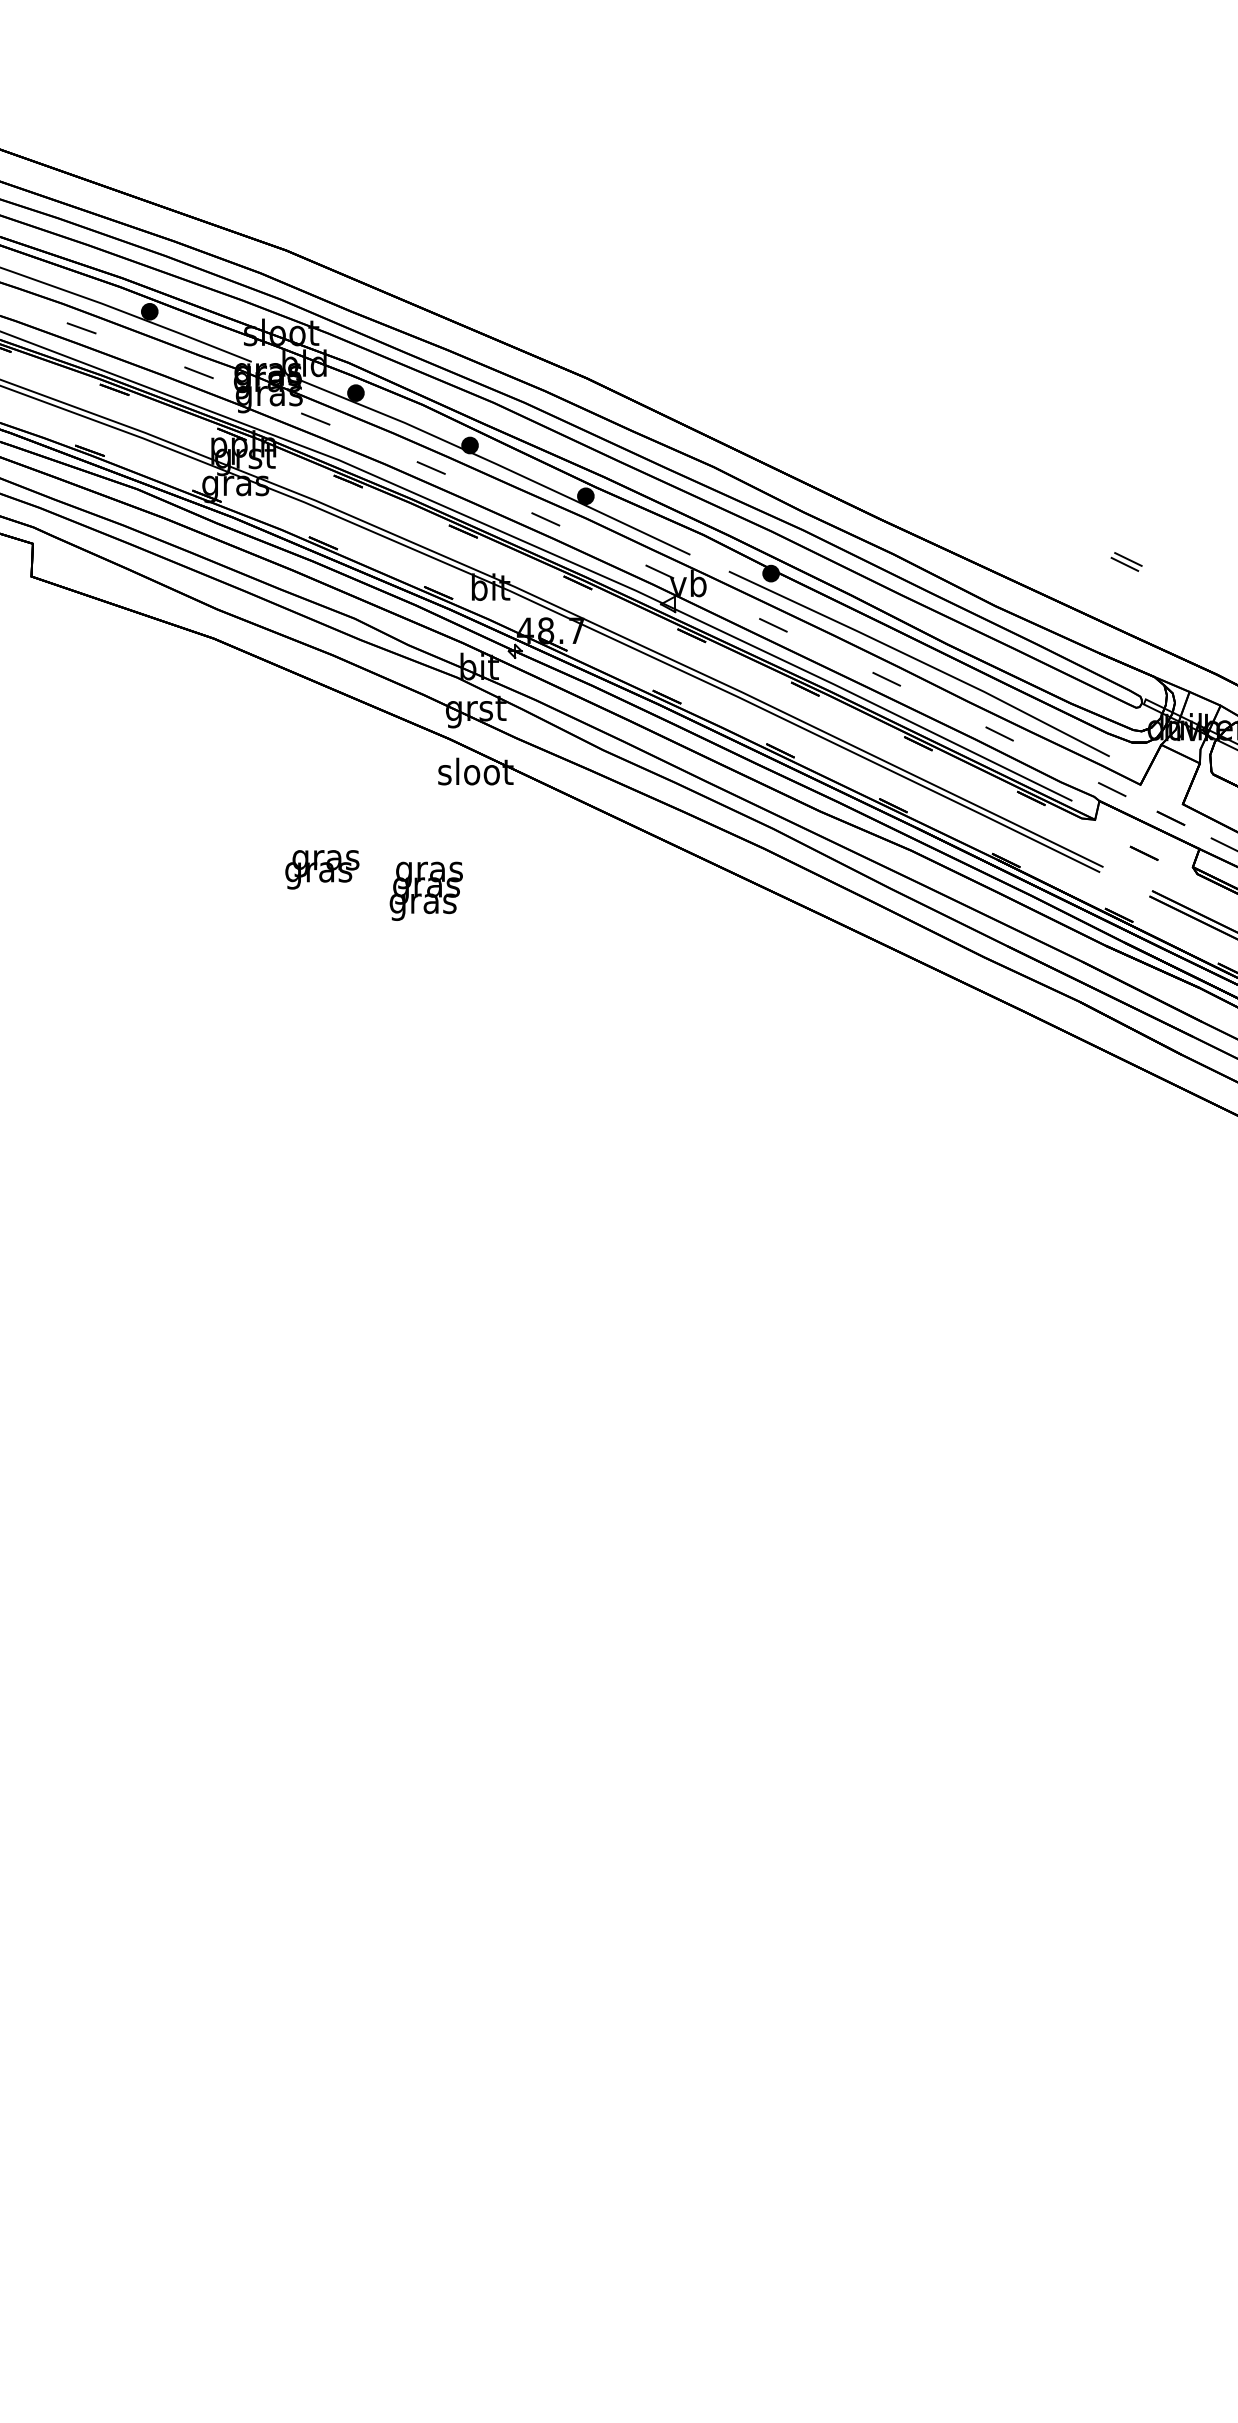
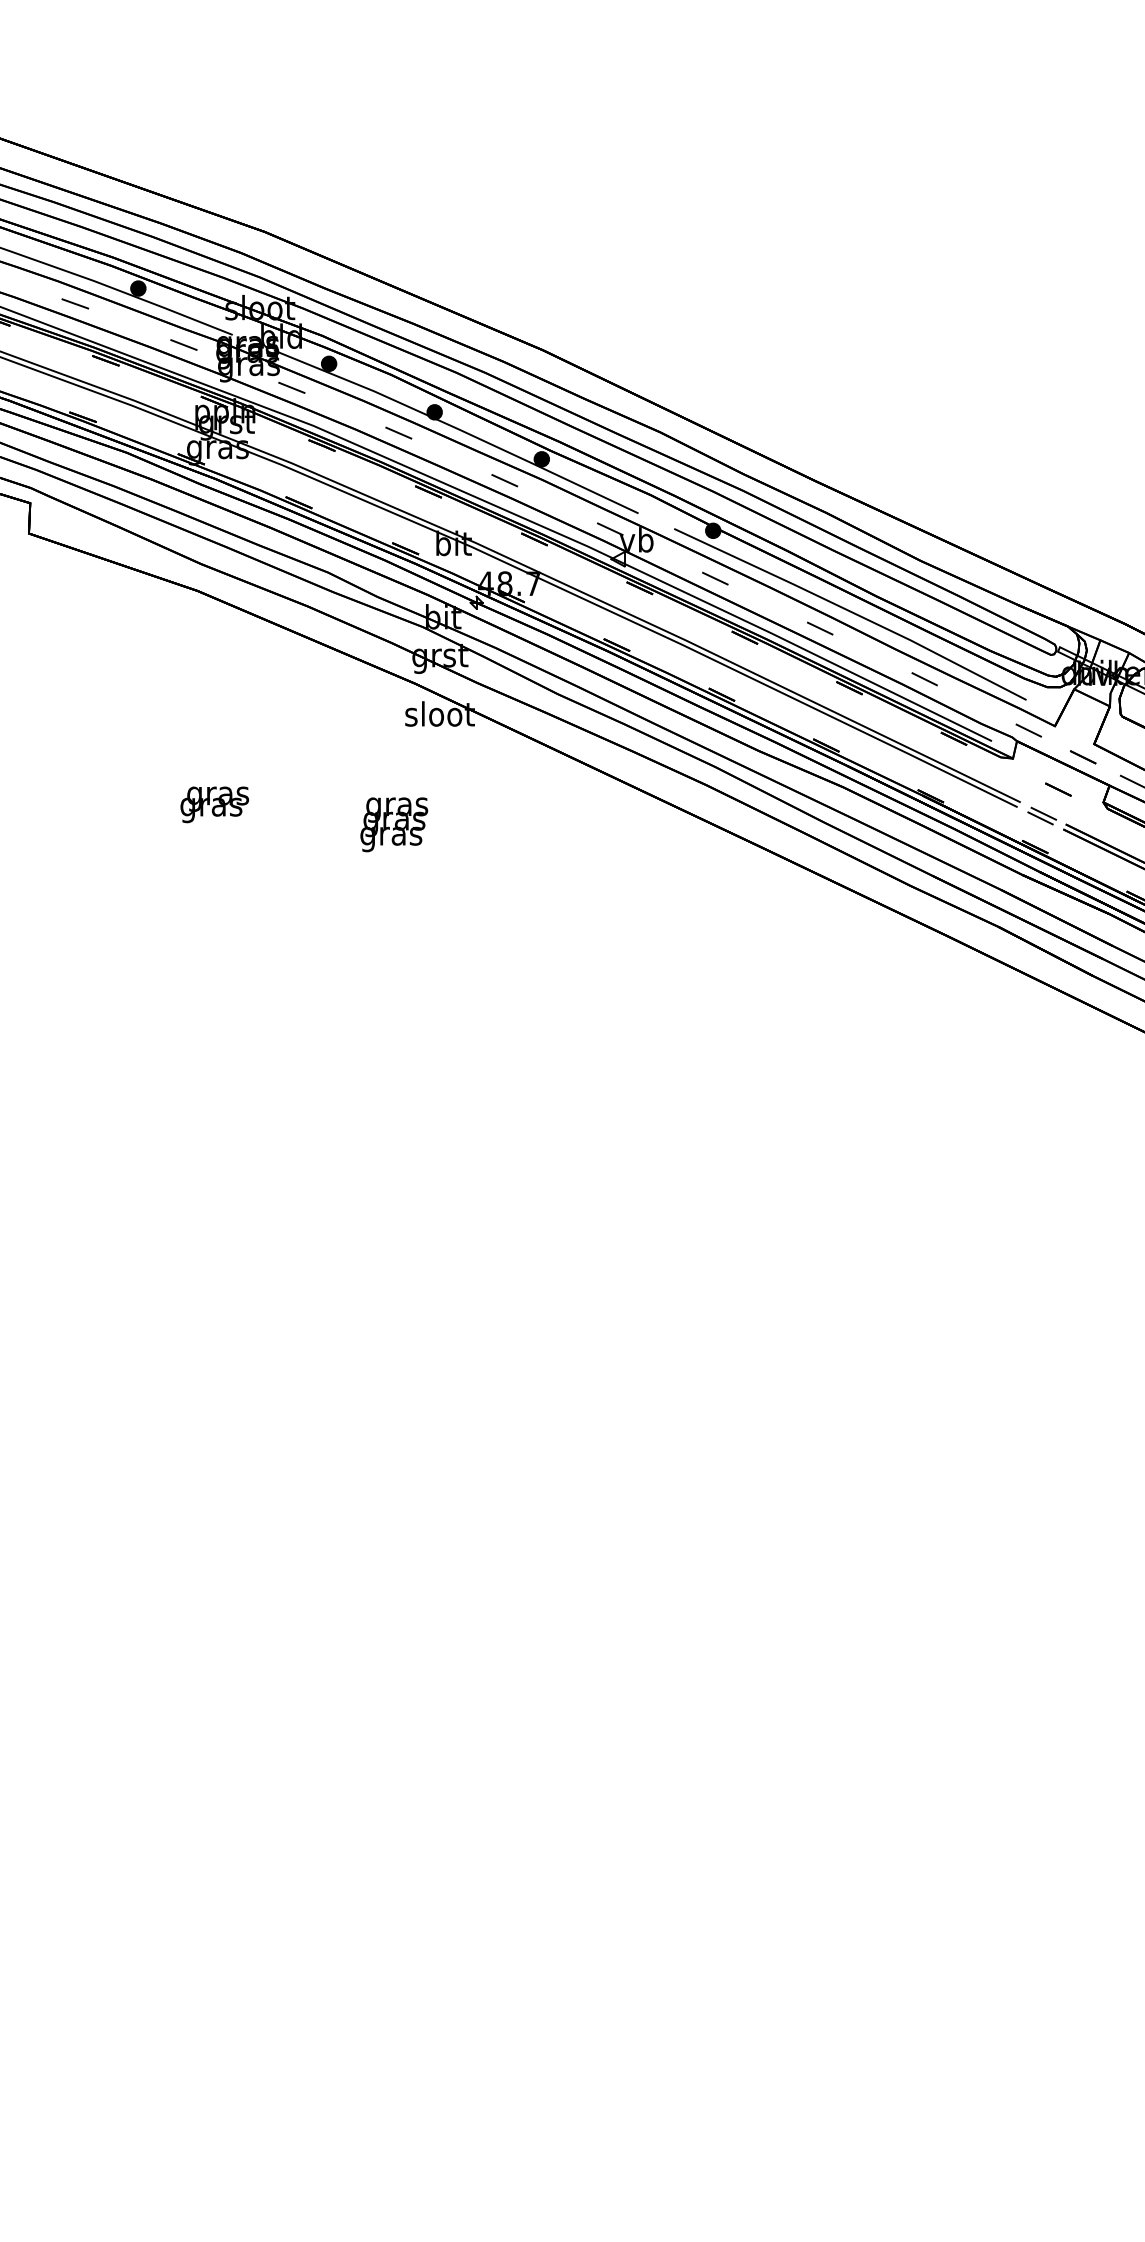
part: (1126, 561) -> (1042, 815), moved
text: (322, 869) -> (214, 804), moved

